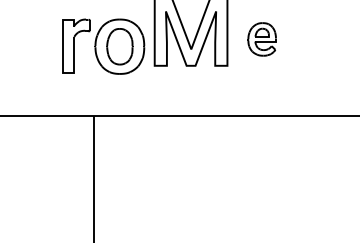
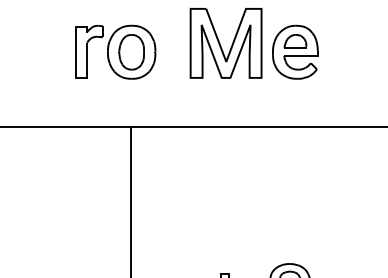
part: (262, 38) -> (295, 51), size x1.67
part: (103, 45) -> (115, 51), moved

